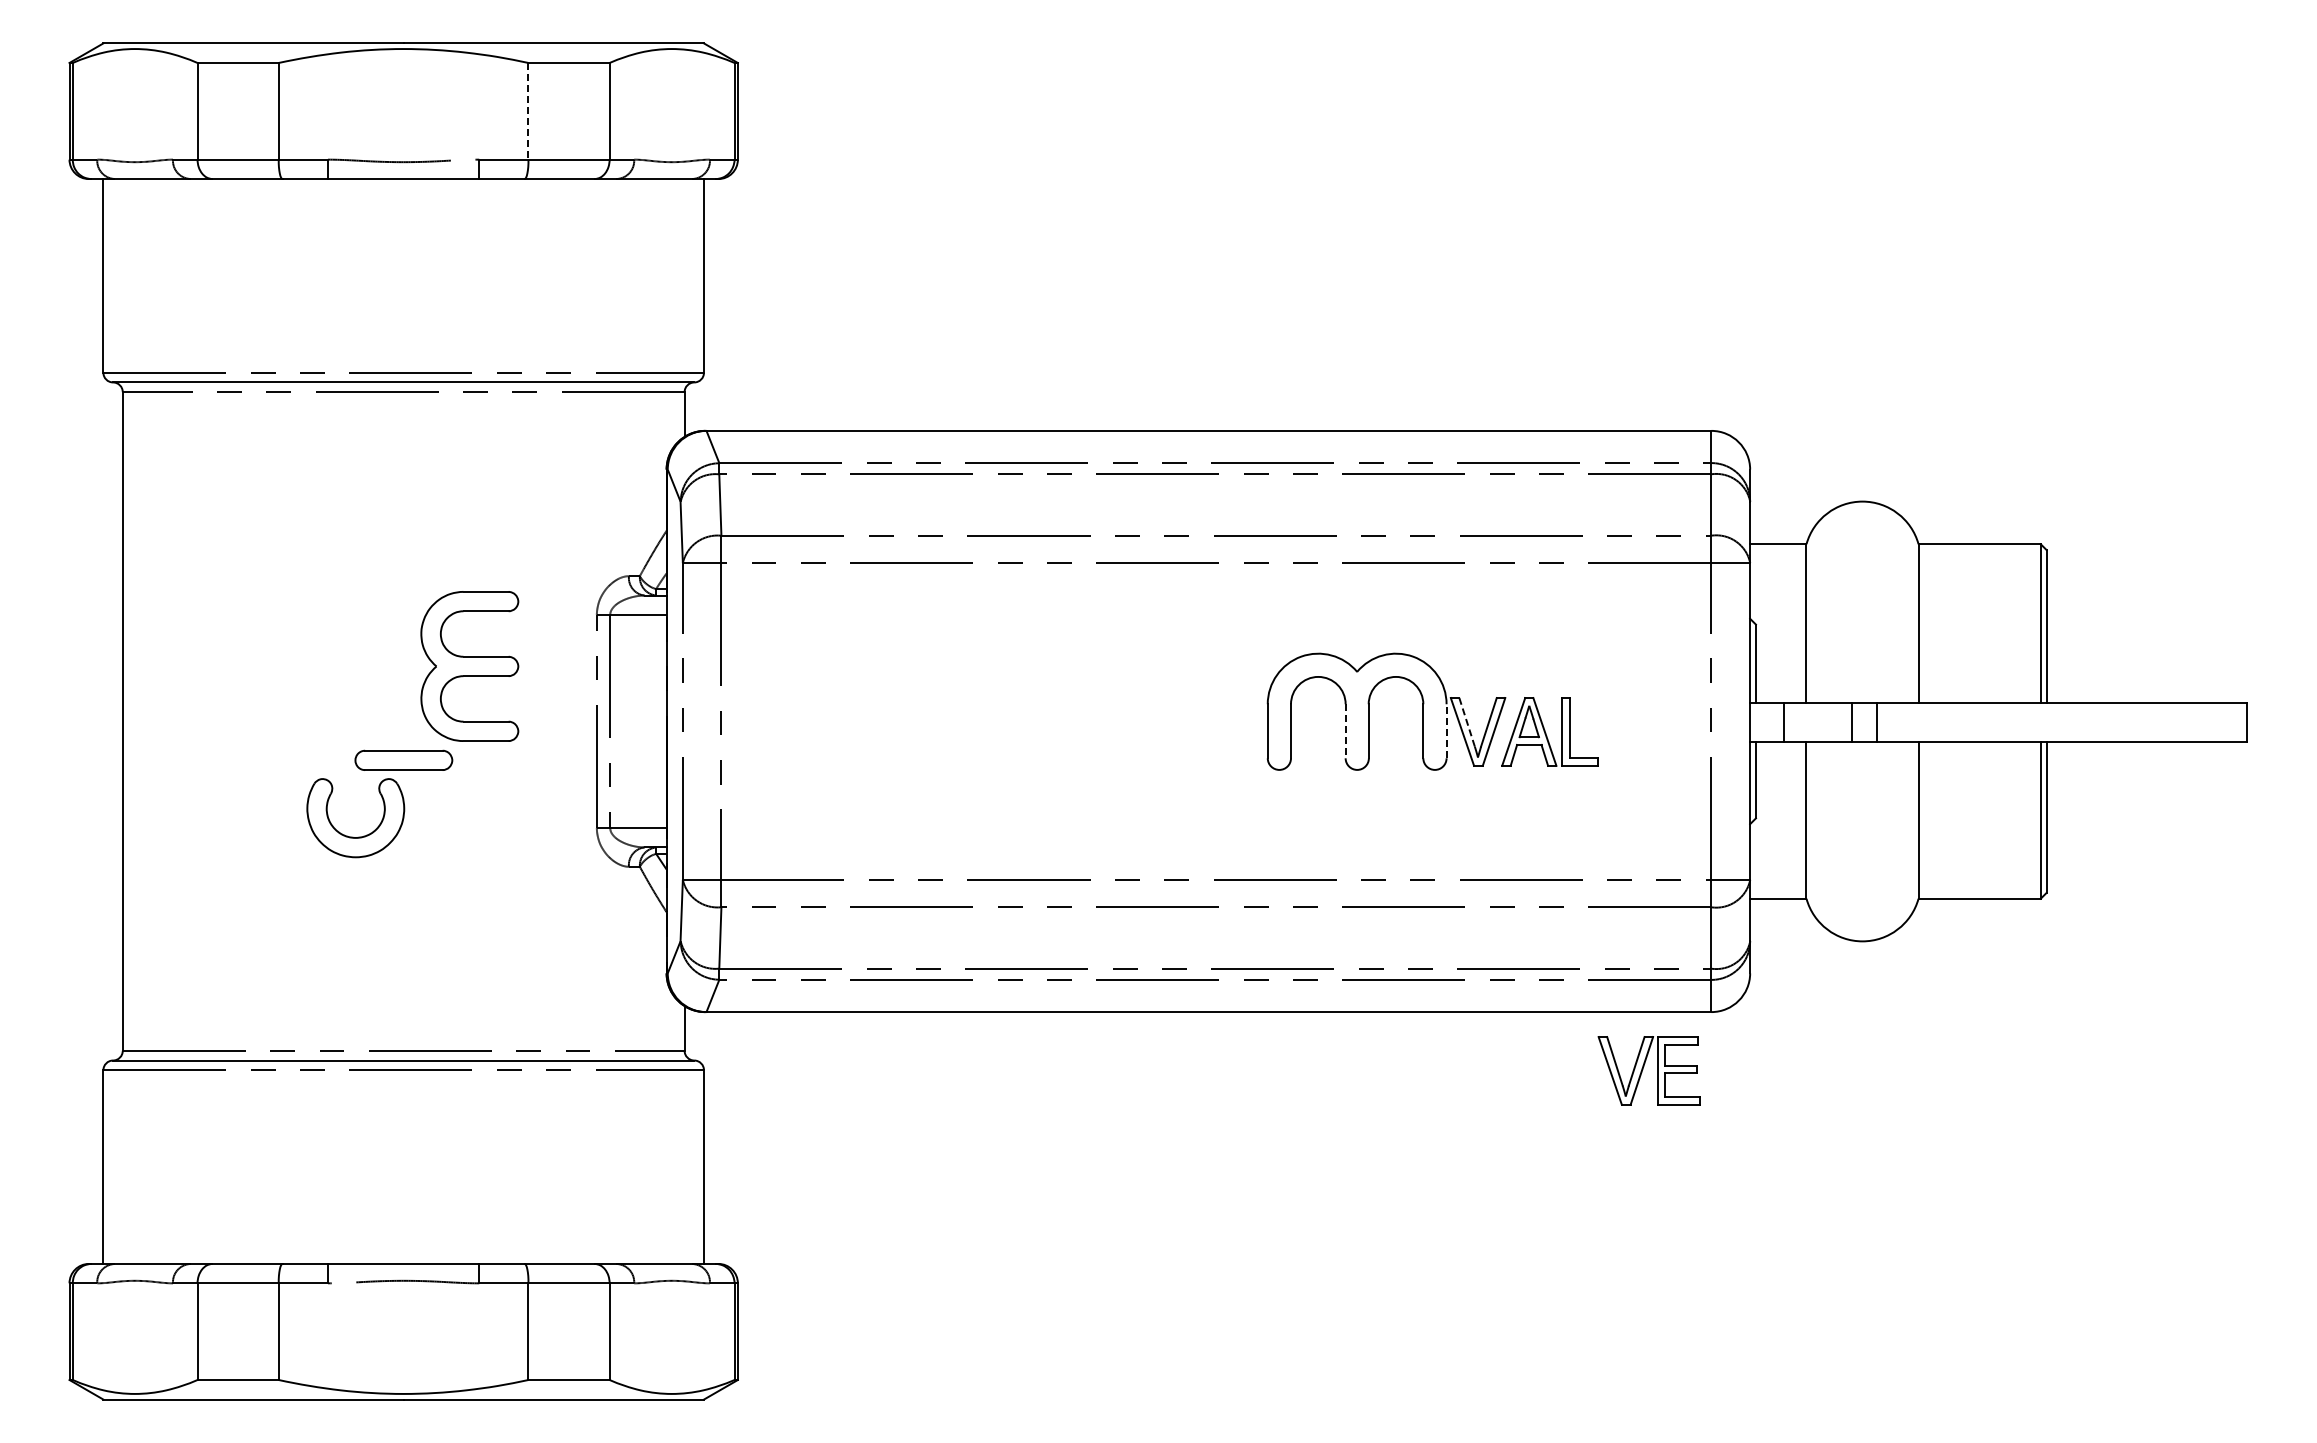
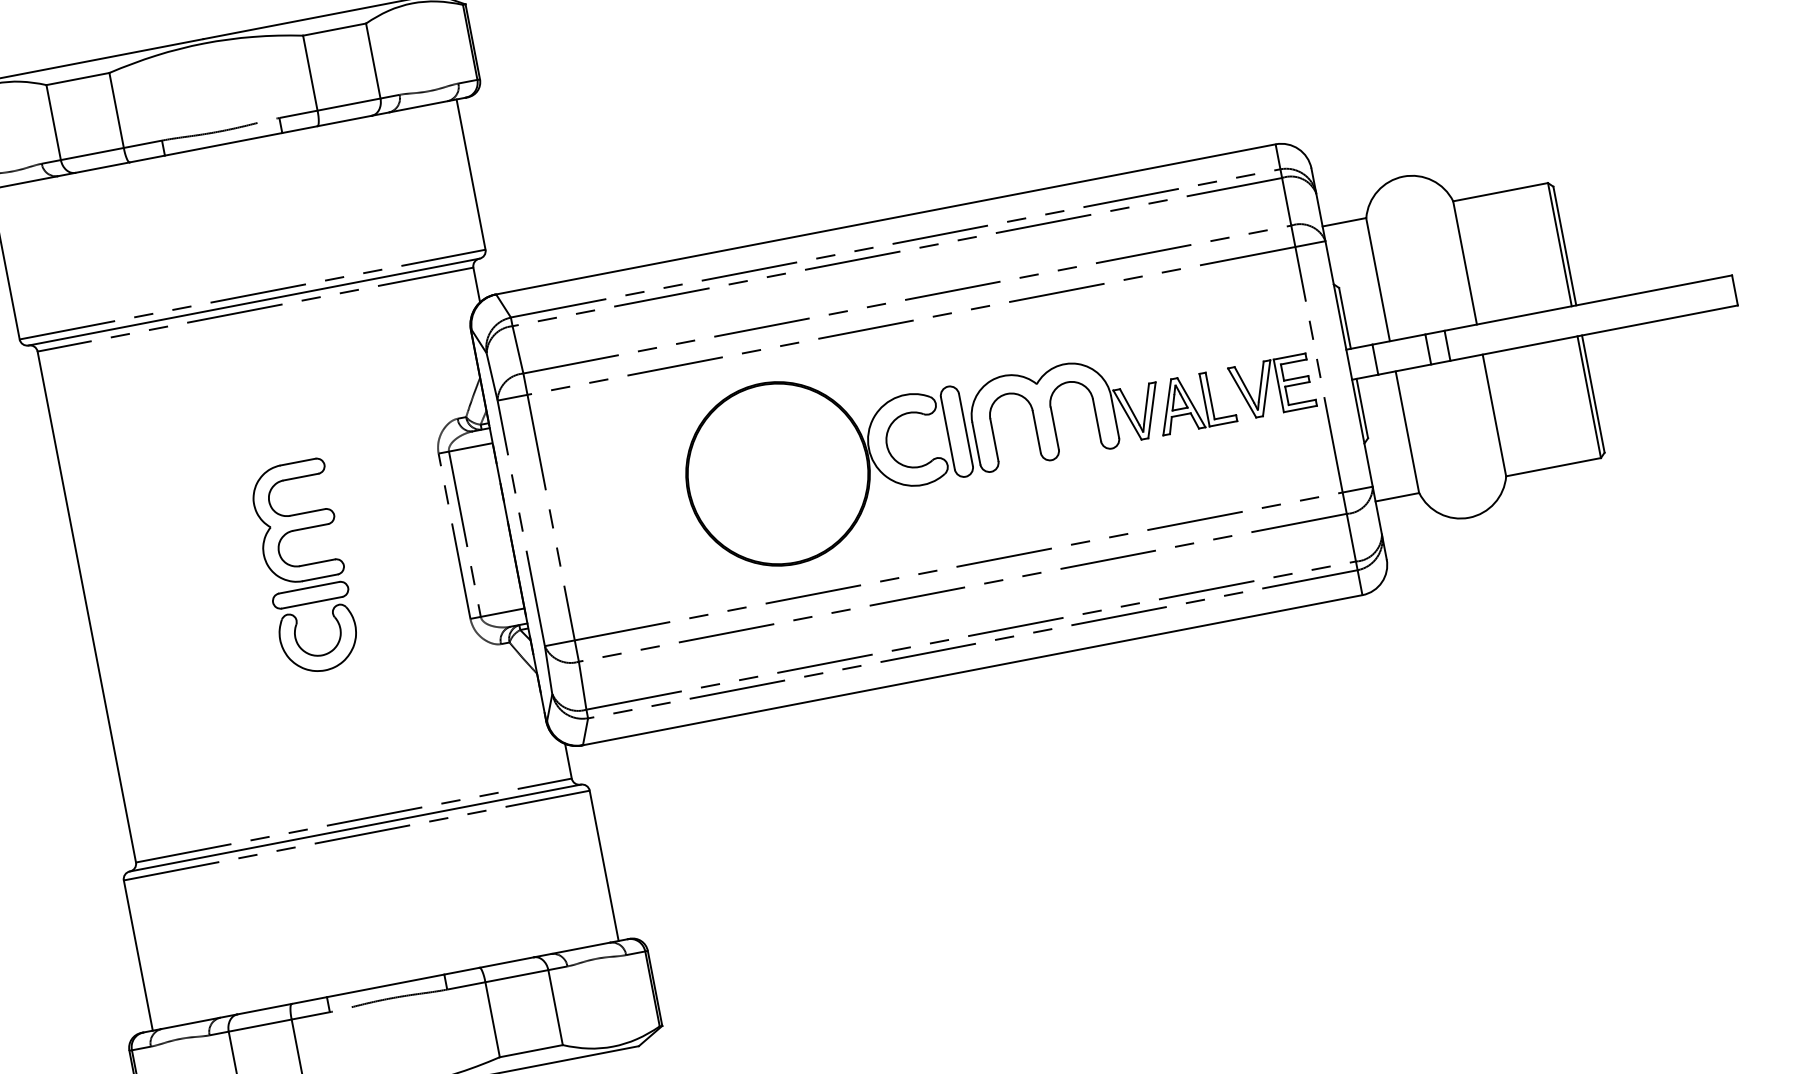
line: (528, 111) -> (310, 73), dashed -> solid
part: (469, 666) -> (296, 522), moved
part: (1077, 721) -> (827, 464), added
line: (1467, 722) -> (1129, 406), dashed -> solid
line: (1446, 730) -> (1114, 416), dashed -> solid
line: (1345, 731) -> (1036, 432), dashed -> solid
part: (353, 836) -> (320, 654), moved
part: (1648, 1070) -> (1271, 386), moved

